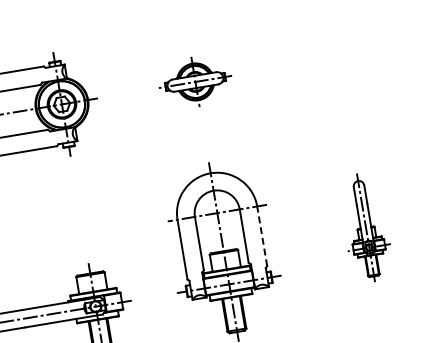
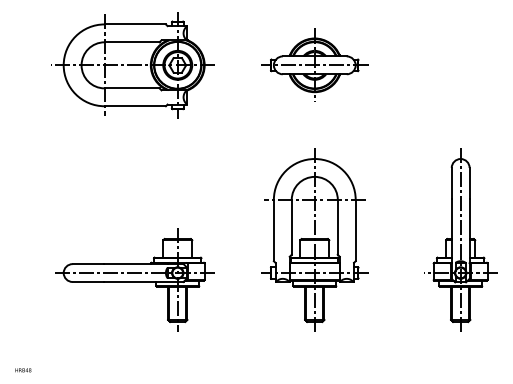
part: (195, 81) -> (314, 64), size x1.43
part: (365, 227) -> (460, 239), size x1.67
line: (261, 236) -> (355, 230), dashed -> solid

